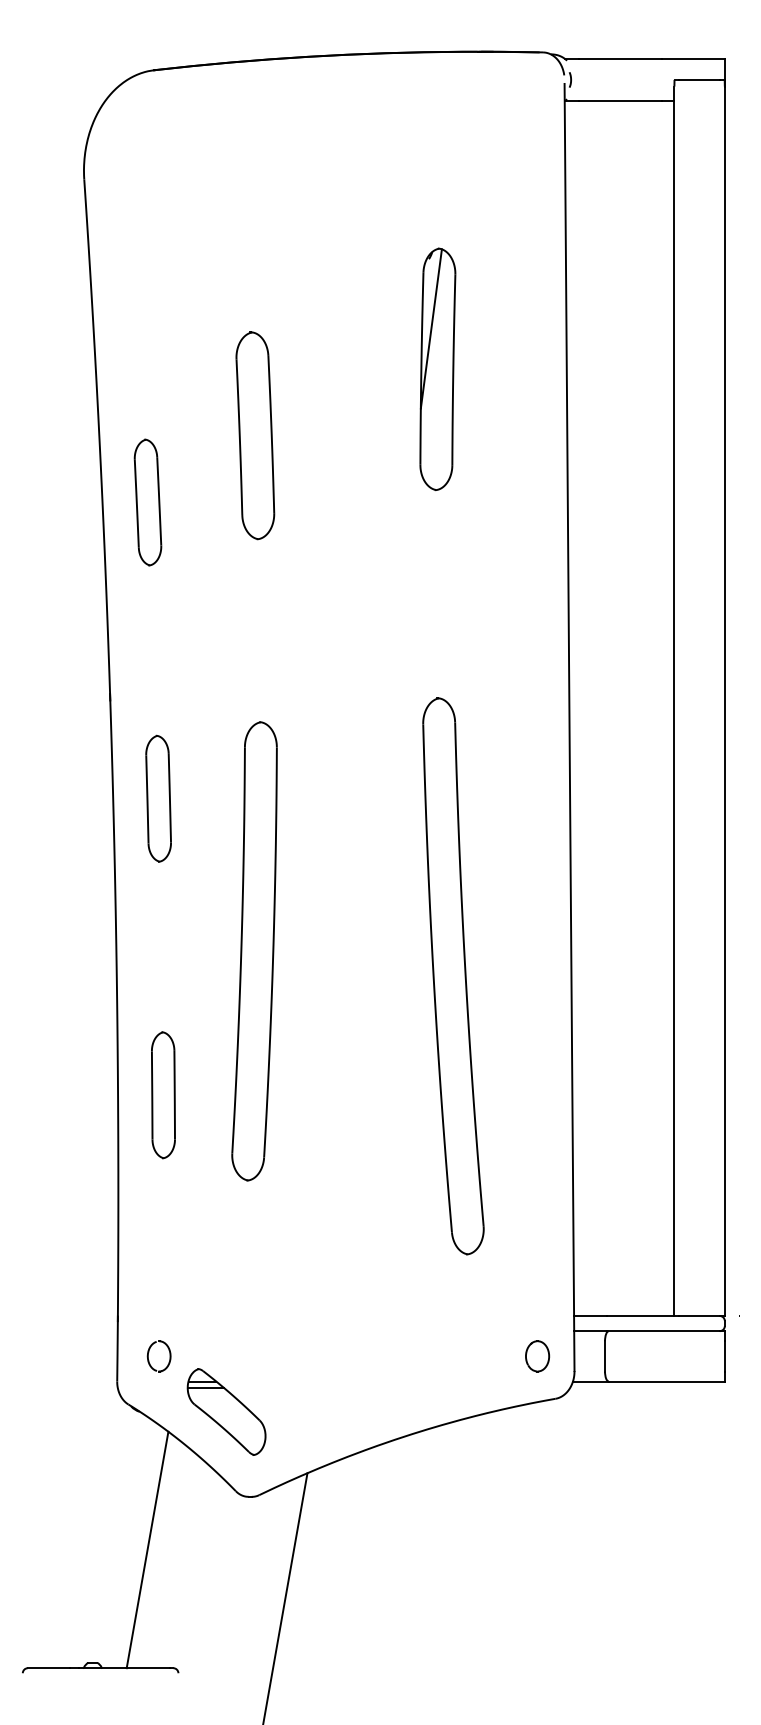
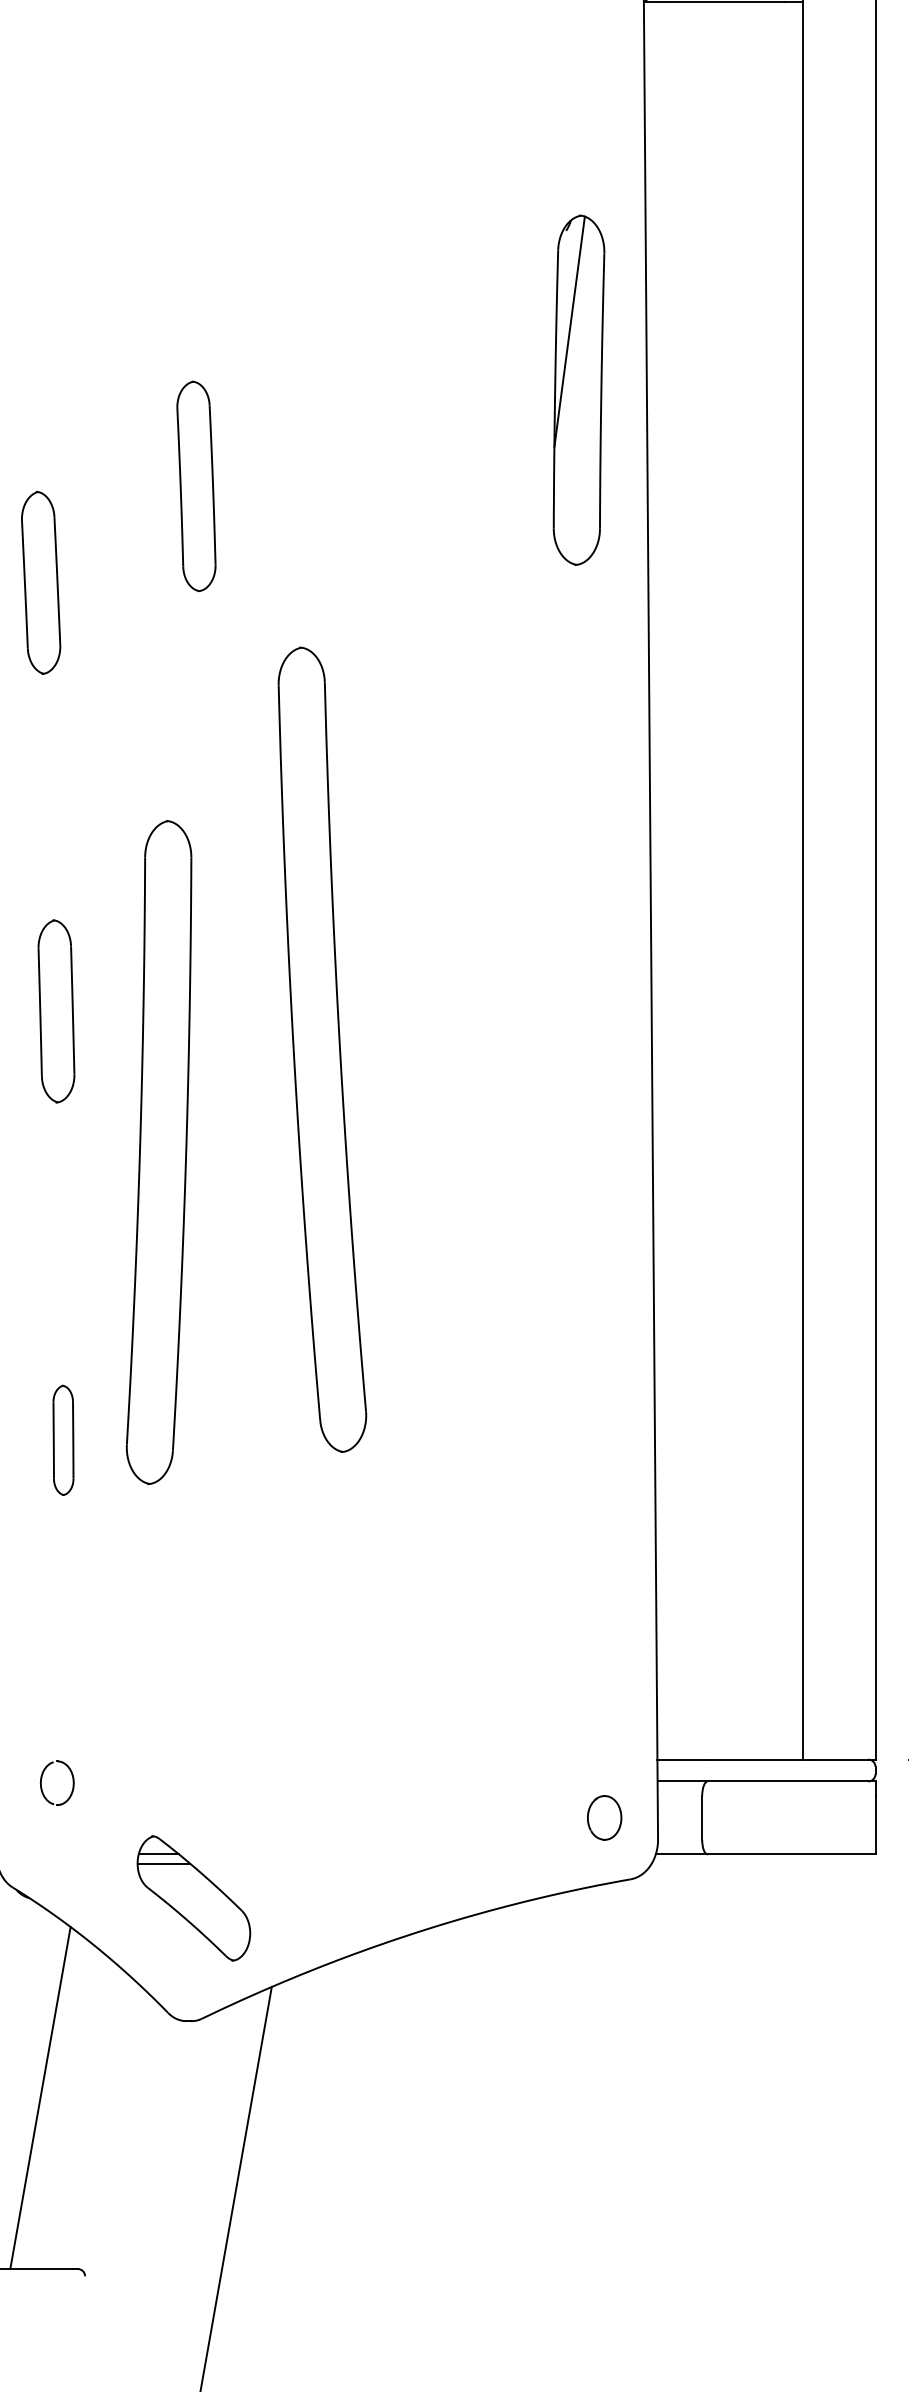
part: (437, 369) -> (578, 390), moved
part: (255, 435) -> (196, 485), size x0.7
part: (254, 951) -> (159, 1152), moved
part: (453, 976) -> (322, 1050), moved
part: (163, 1095) -> (63, 1440), size x0.6
part: (149, 1352) -> (43, 1777), moved
part: (226, 1411) -> (193, 1897), moved

